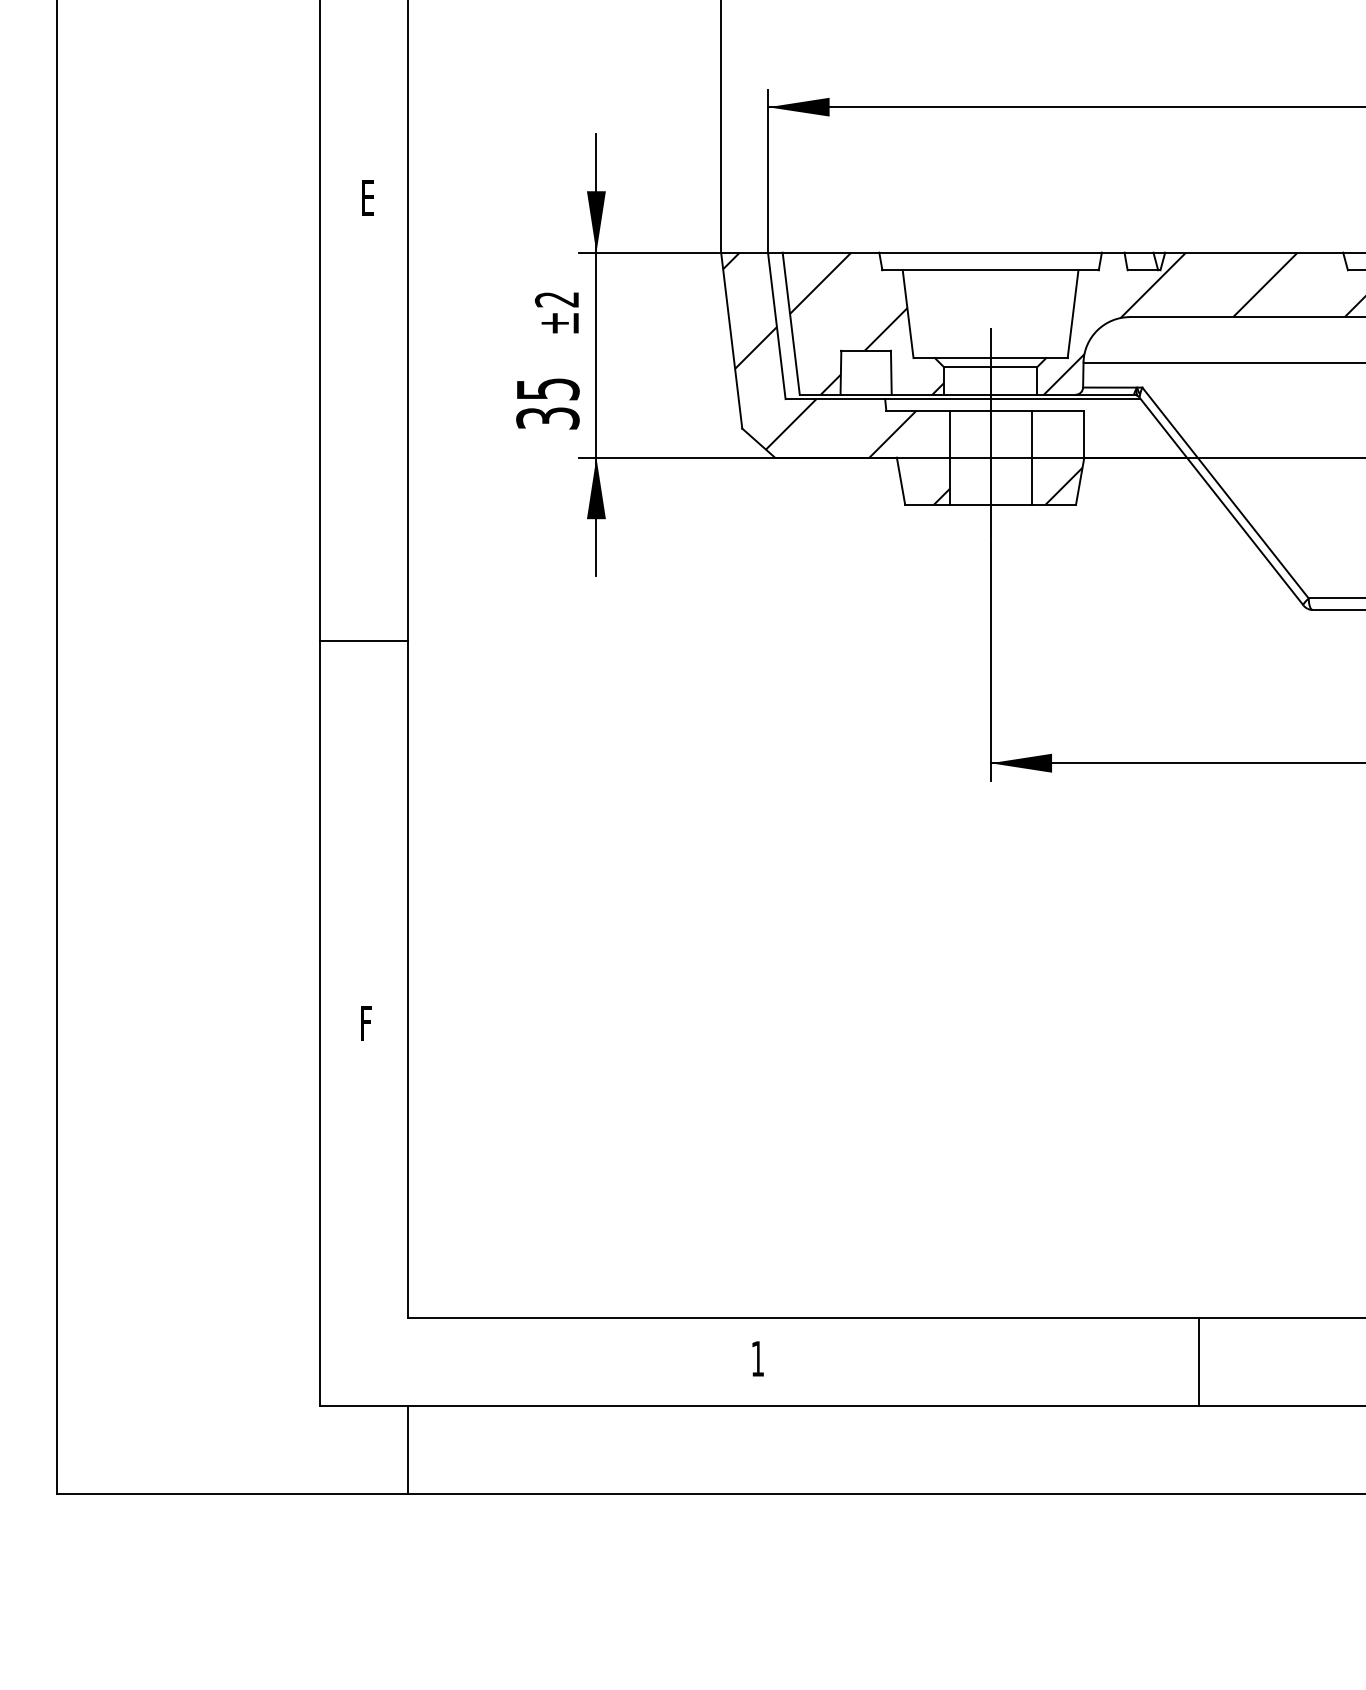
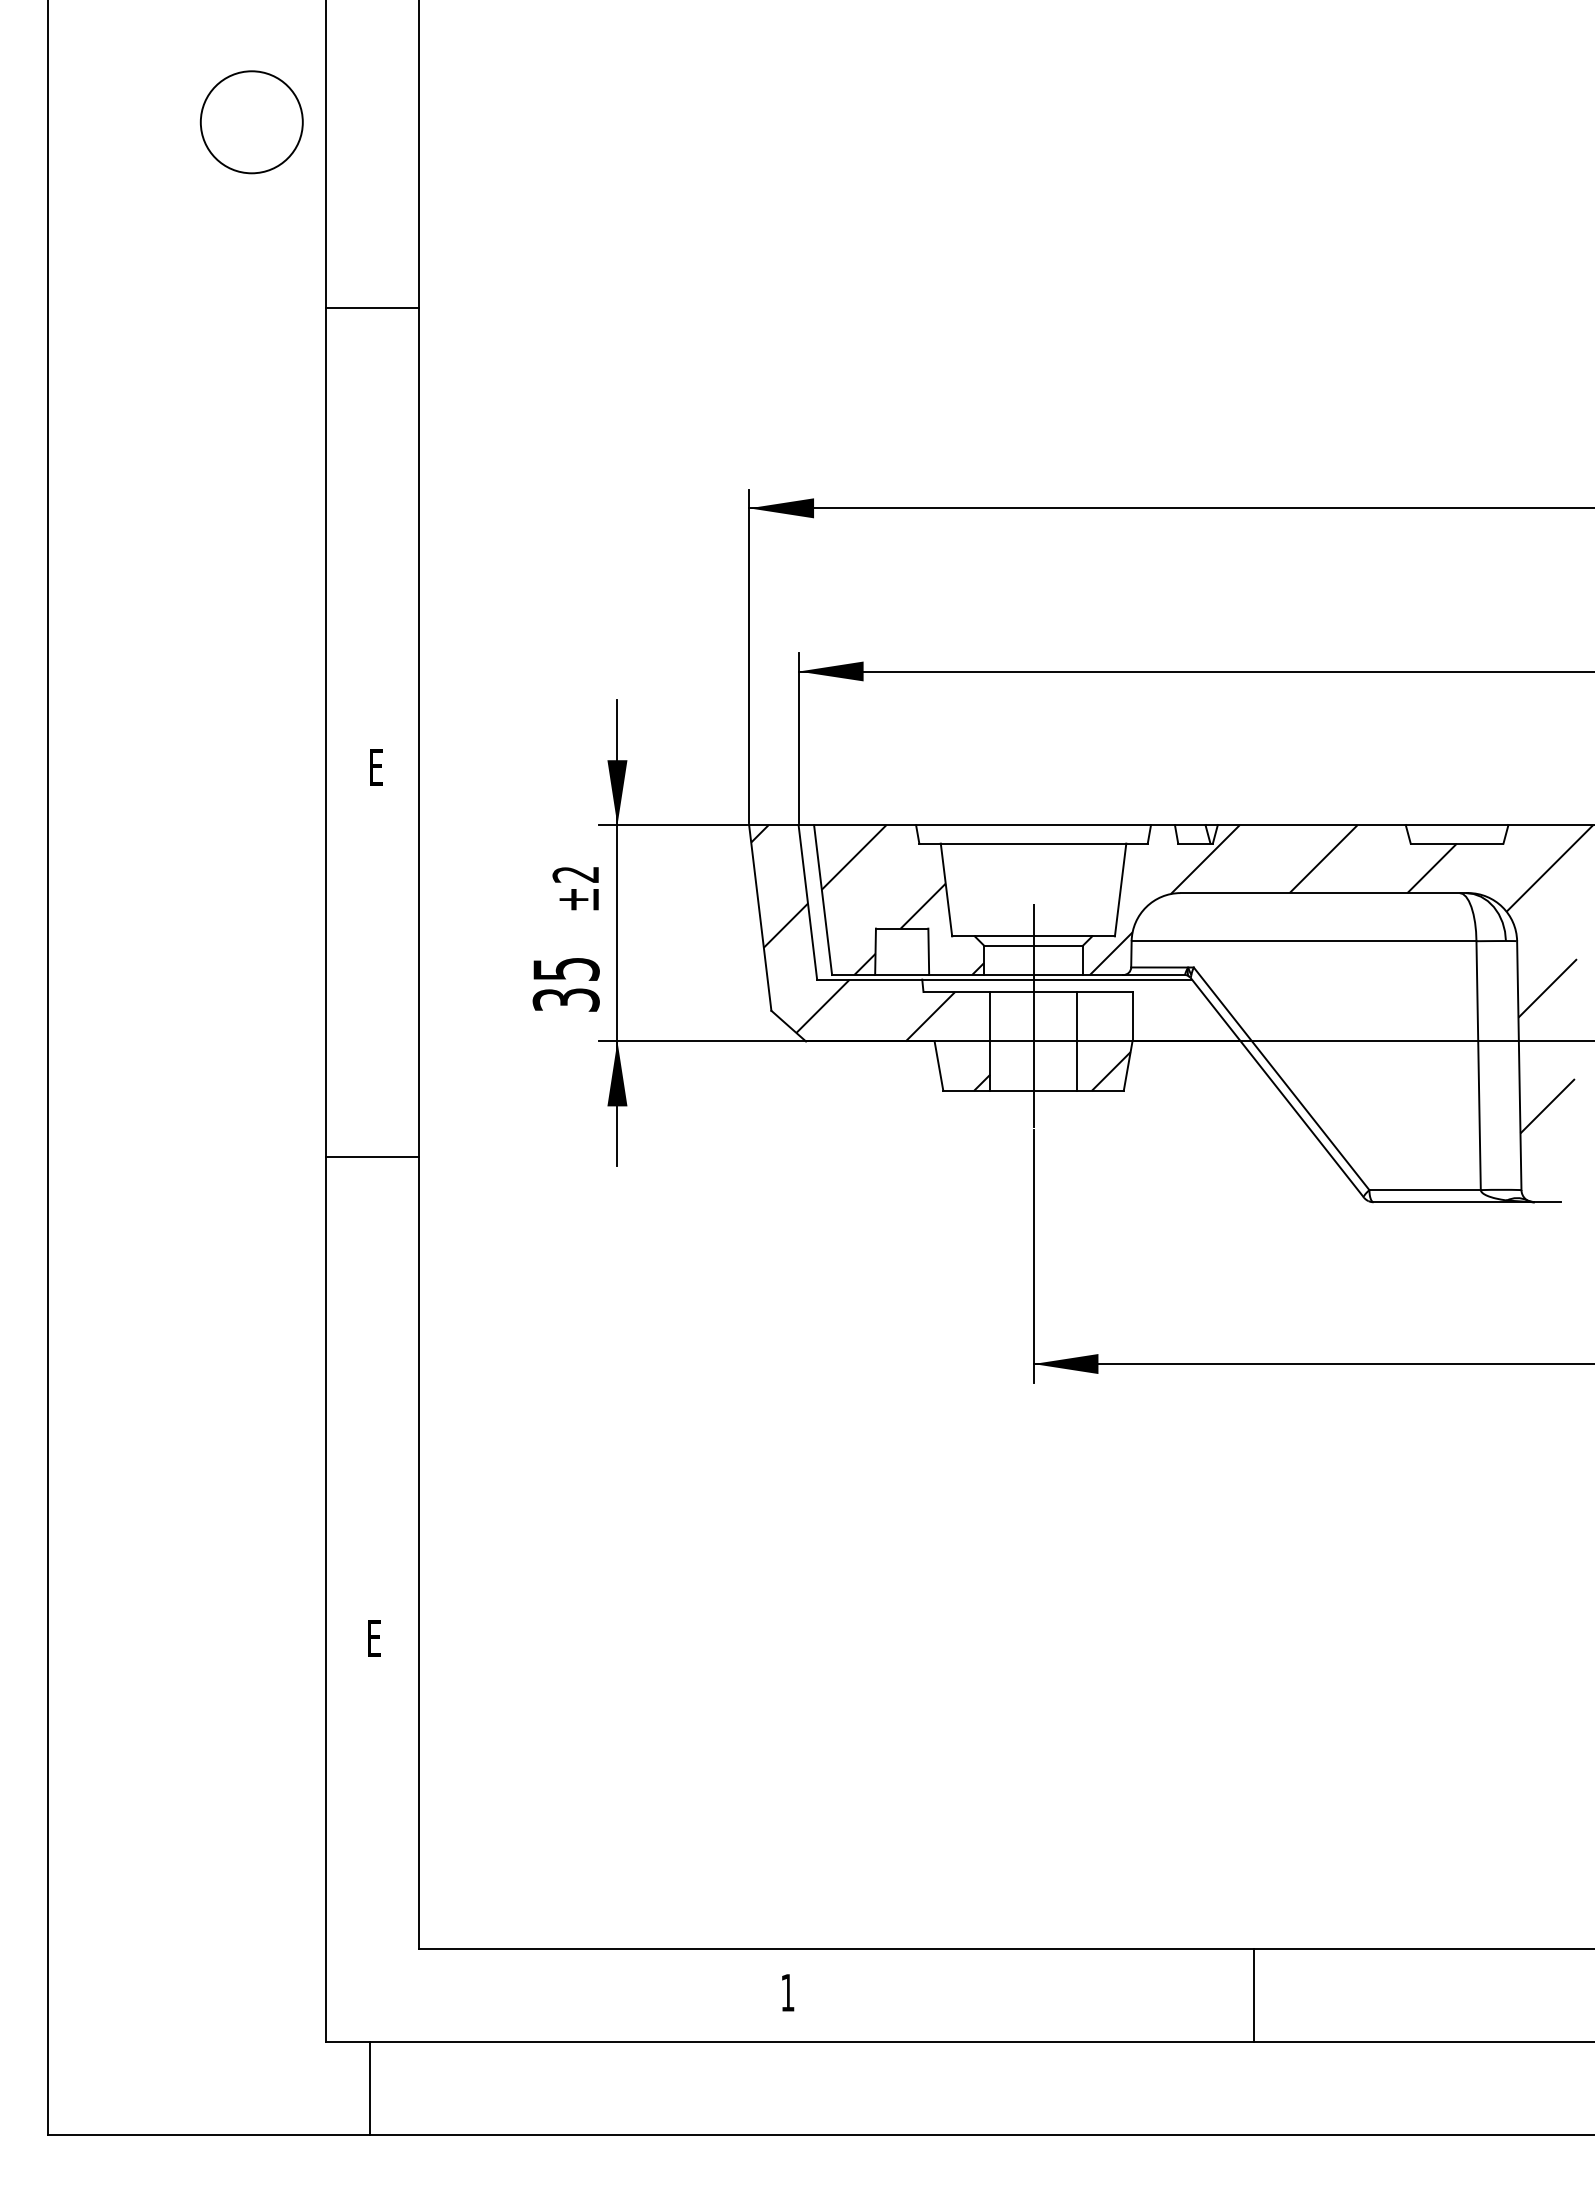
line: (364, 641) -> (372, 1157), moved
text: (366, 1023) -> (374, 1638), F -> E
line: (407, 1449) -> (369, 2088), moved

